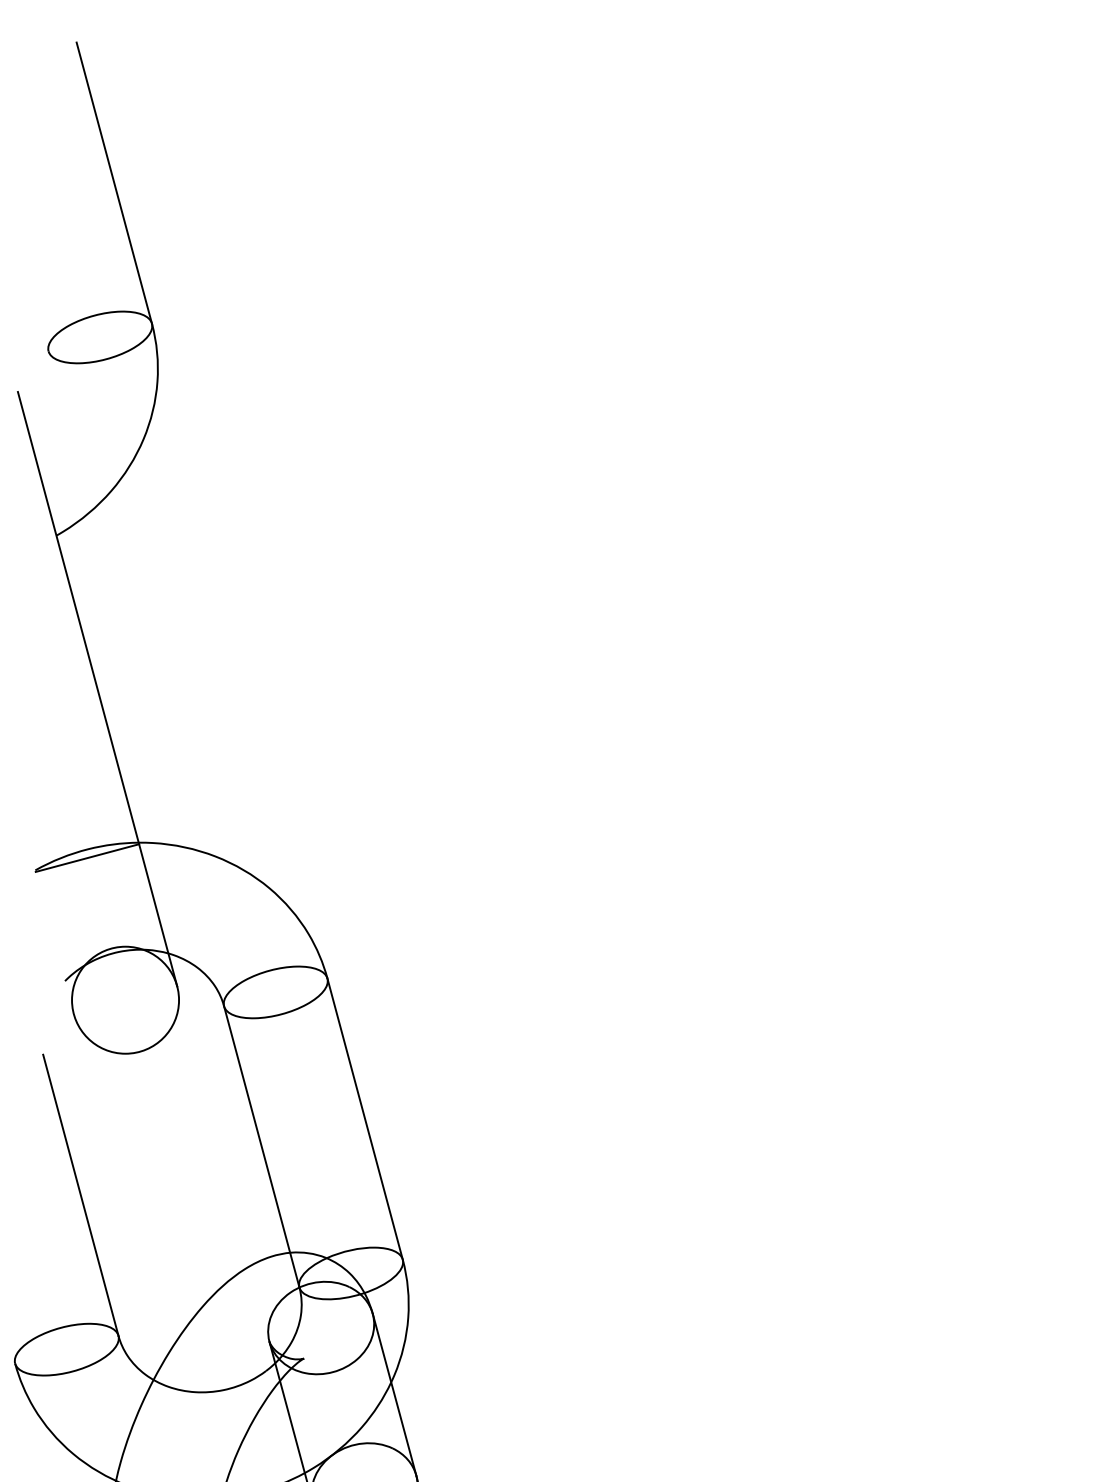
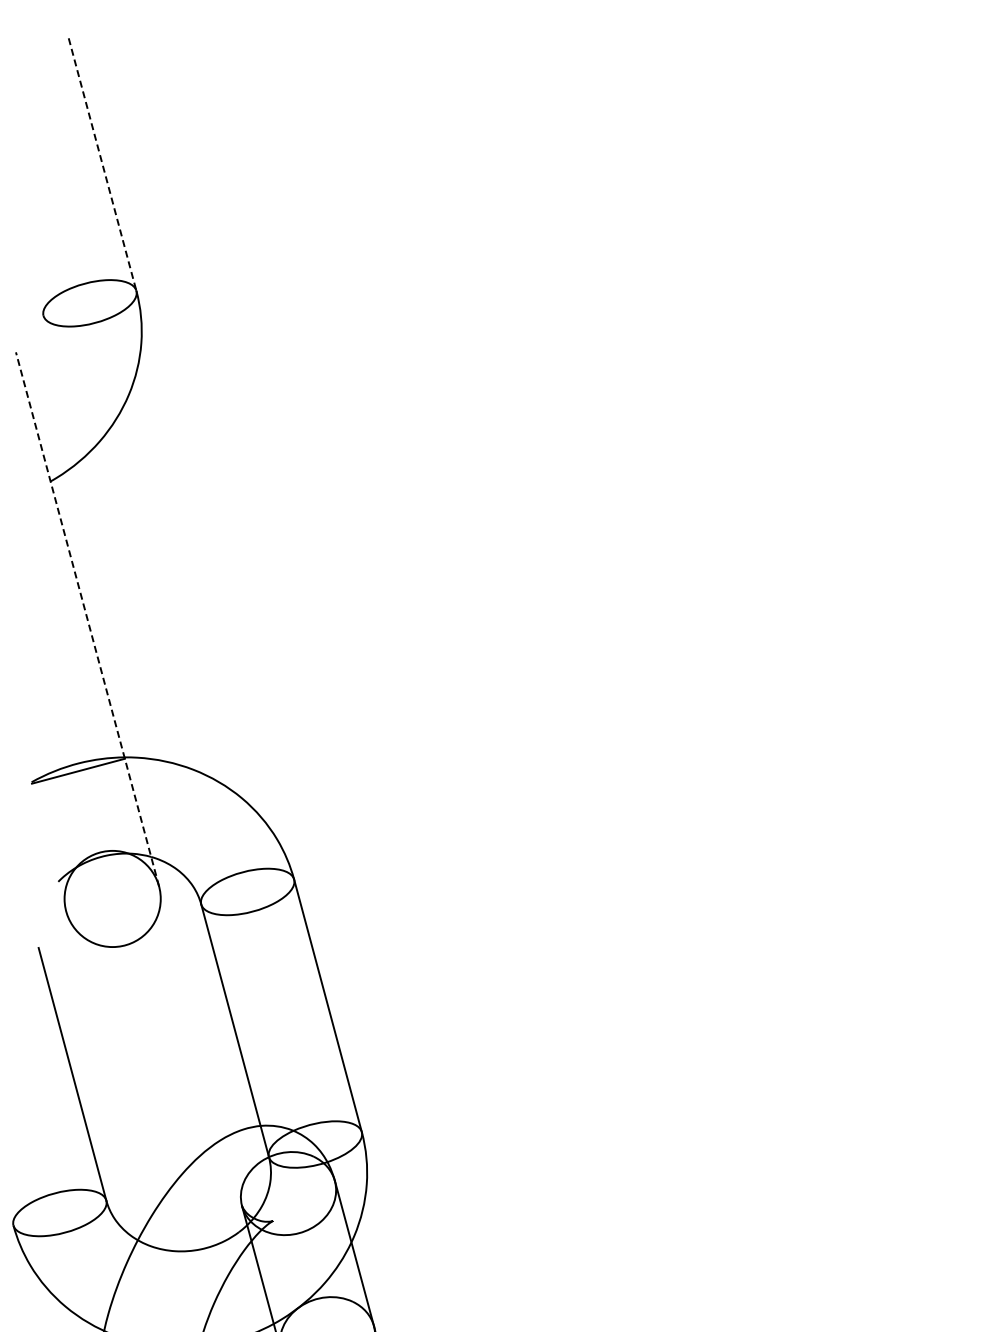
line: (114, 182) -> (102, 164), solid -> dashed
line: (97, 689) -> (87, 619), solid -> dashed

